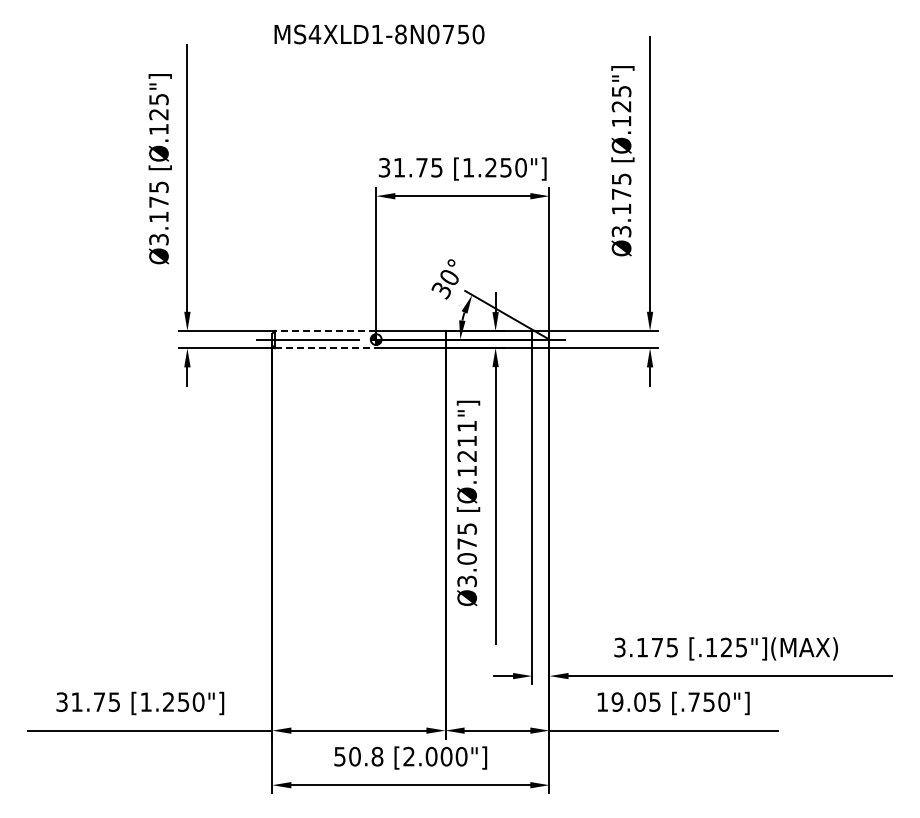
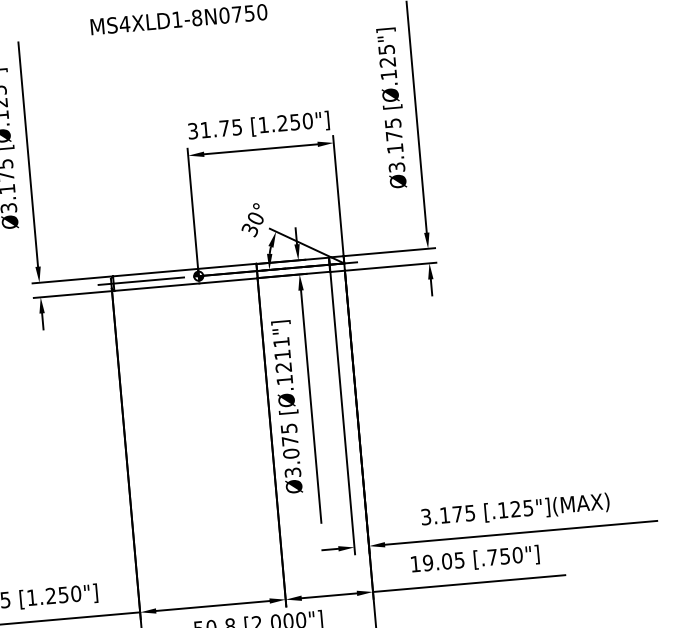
line: (325, 330) -> (155, 272), dashed -> solid
line: (325, 348) -> (156, 287), dashed -> solid

